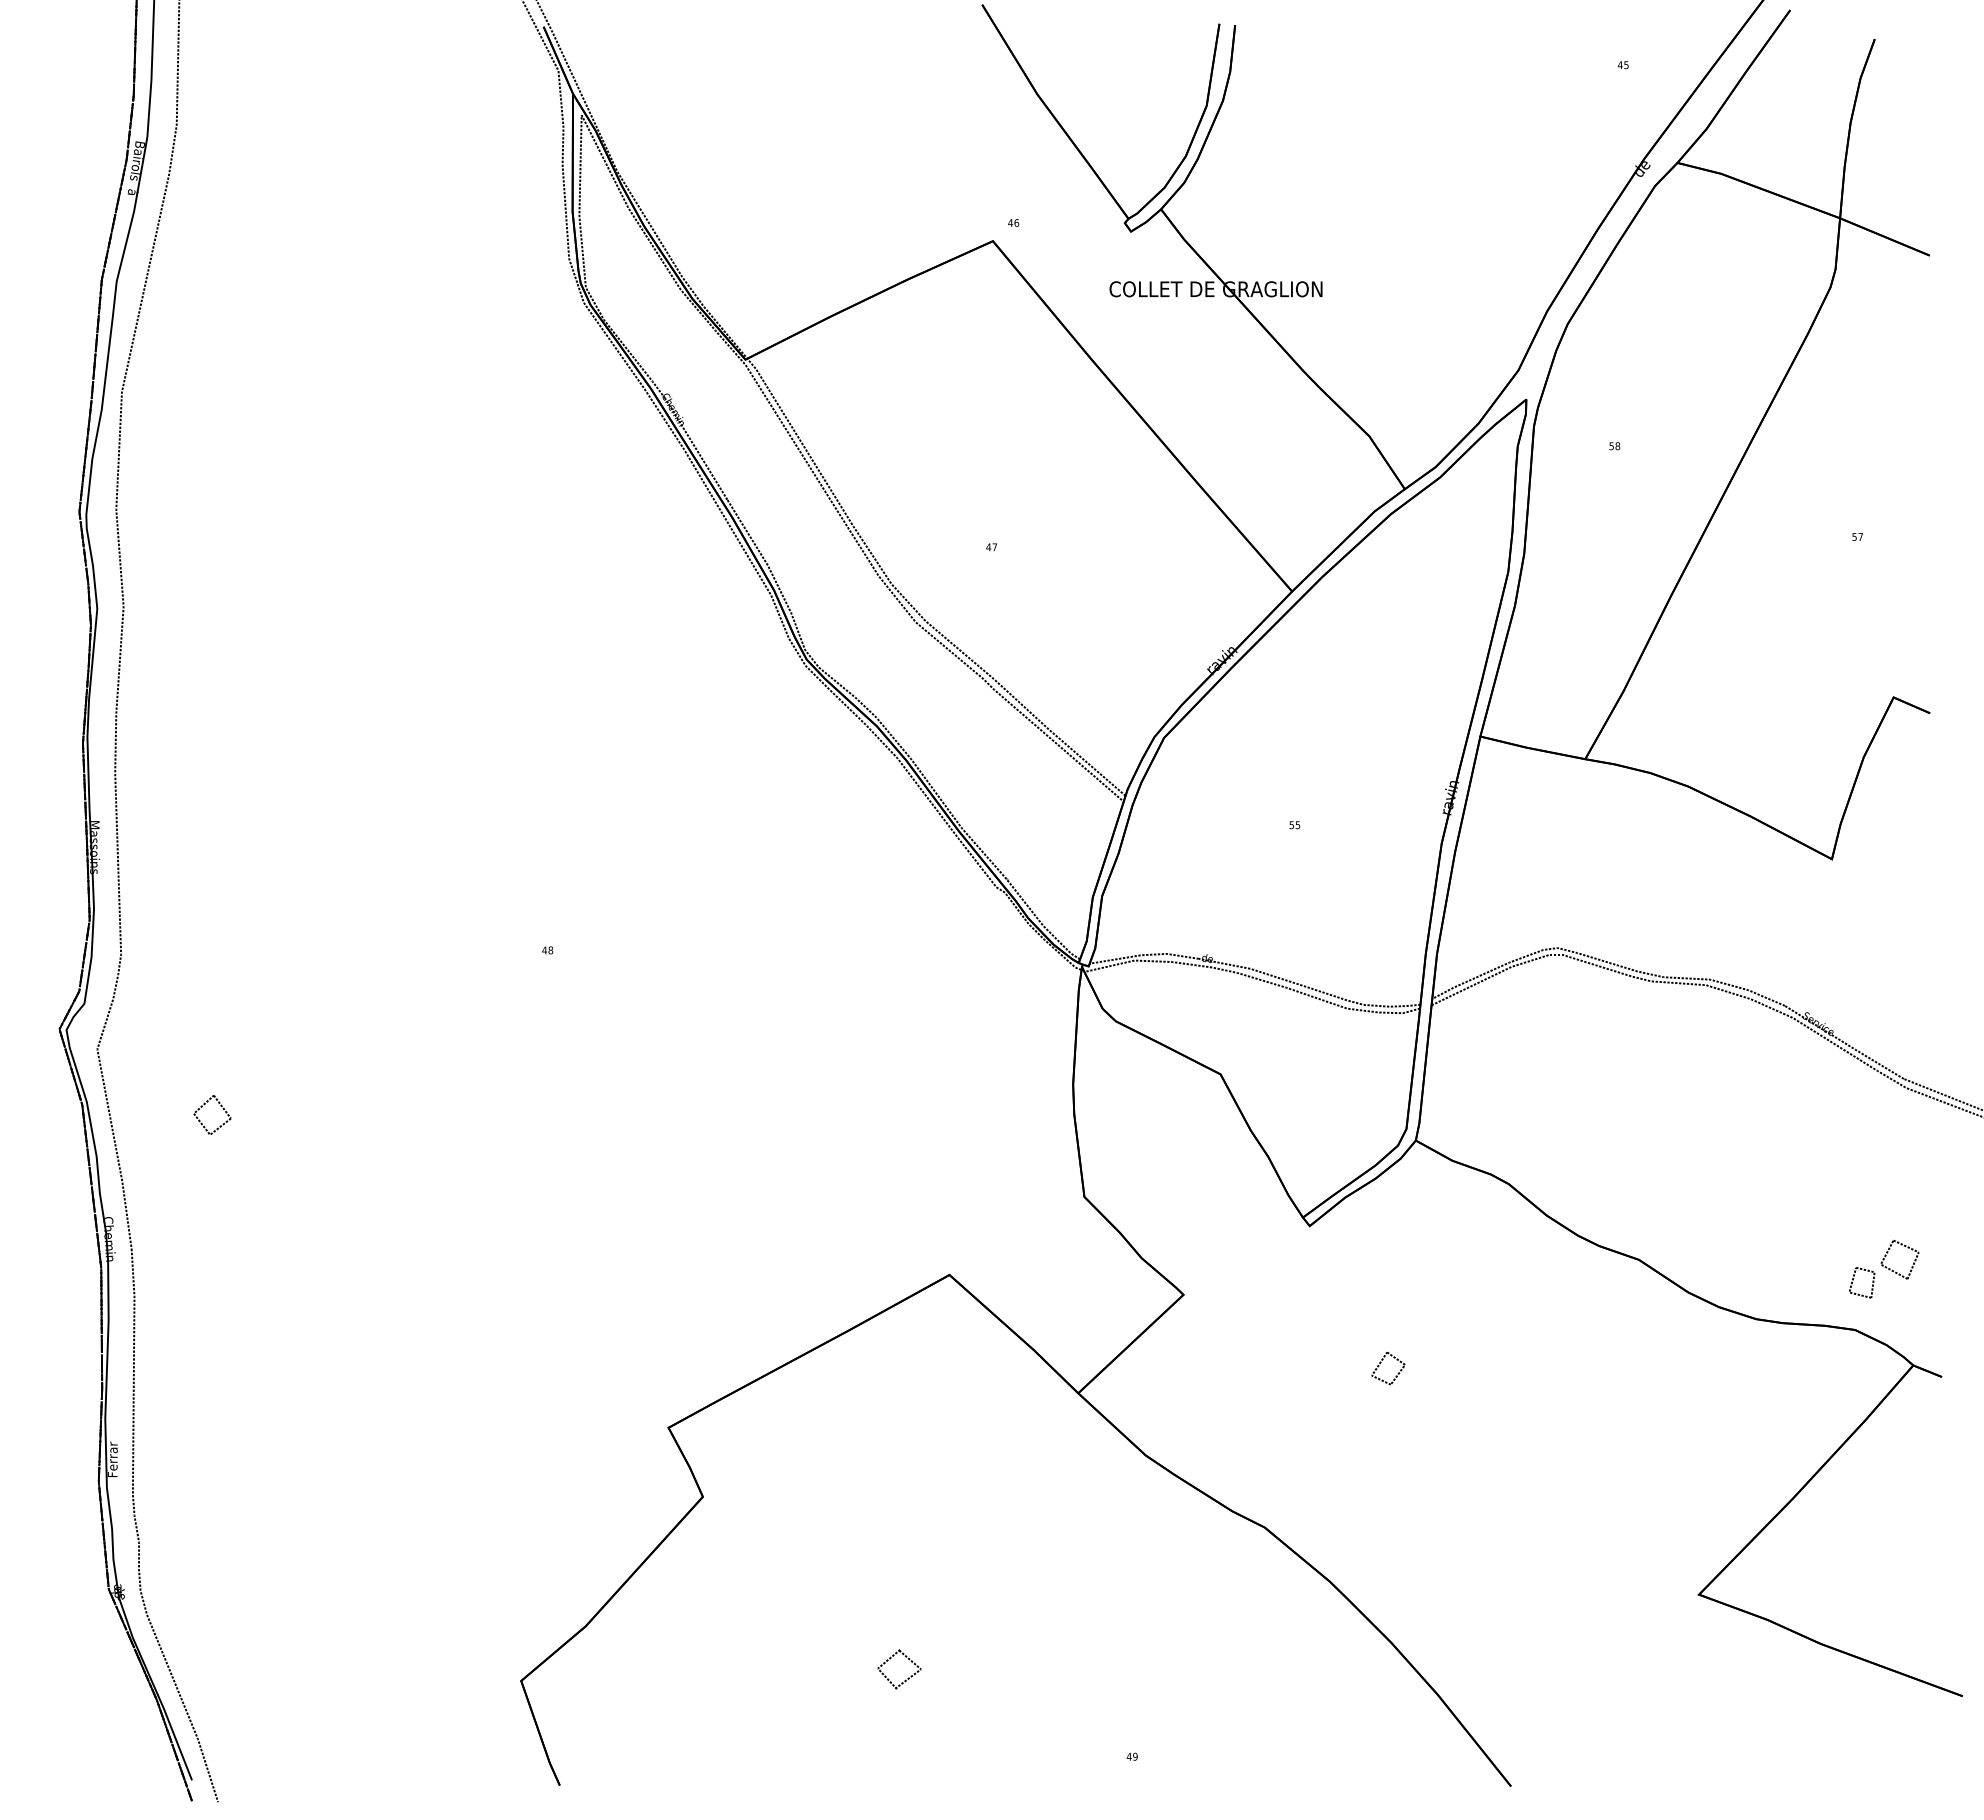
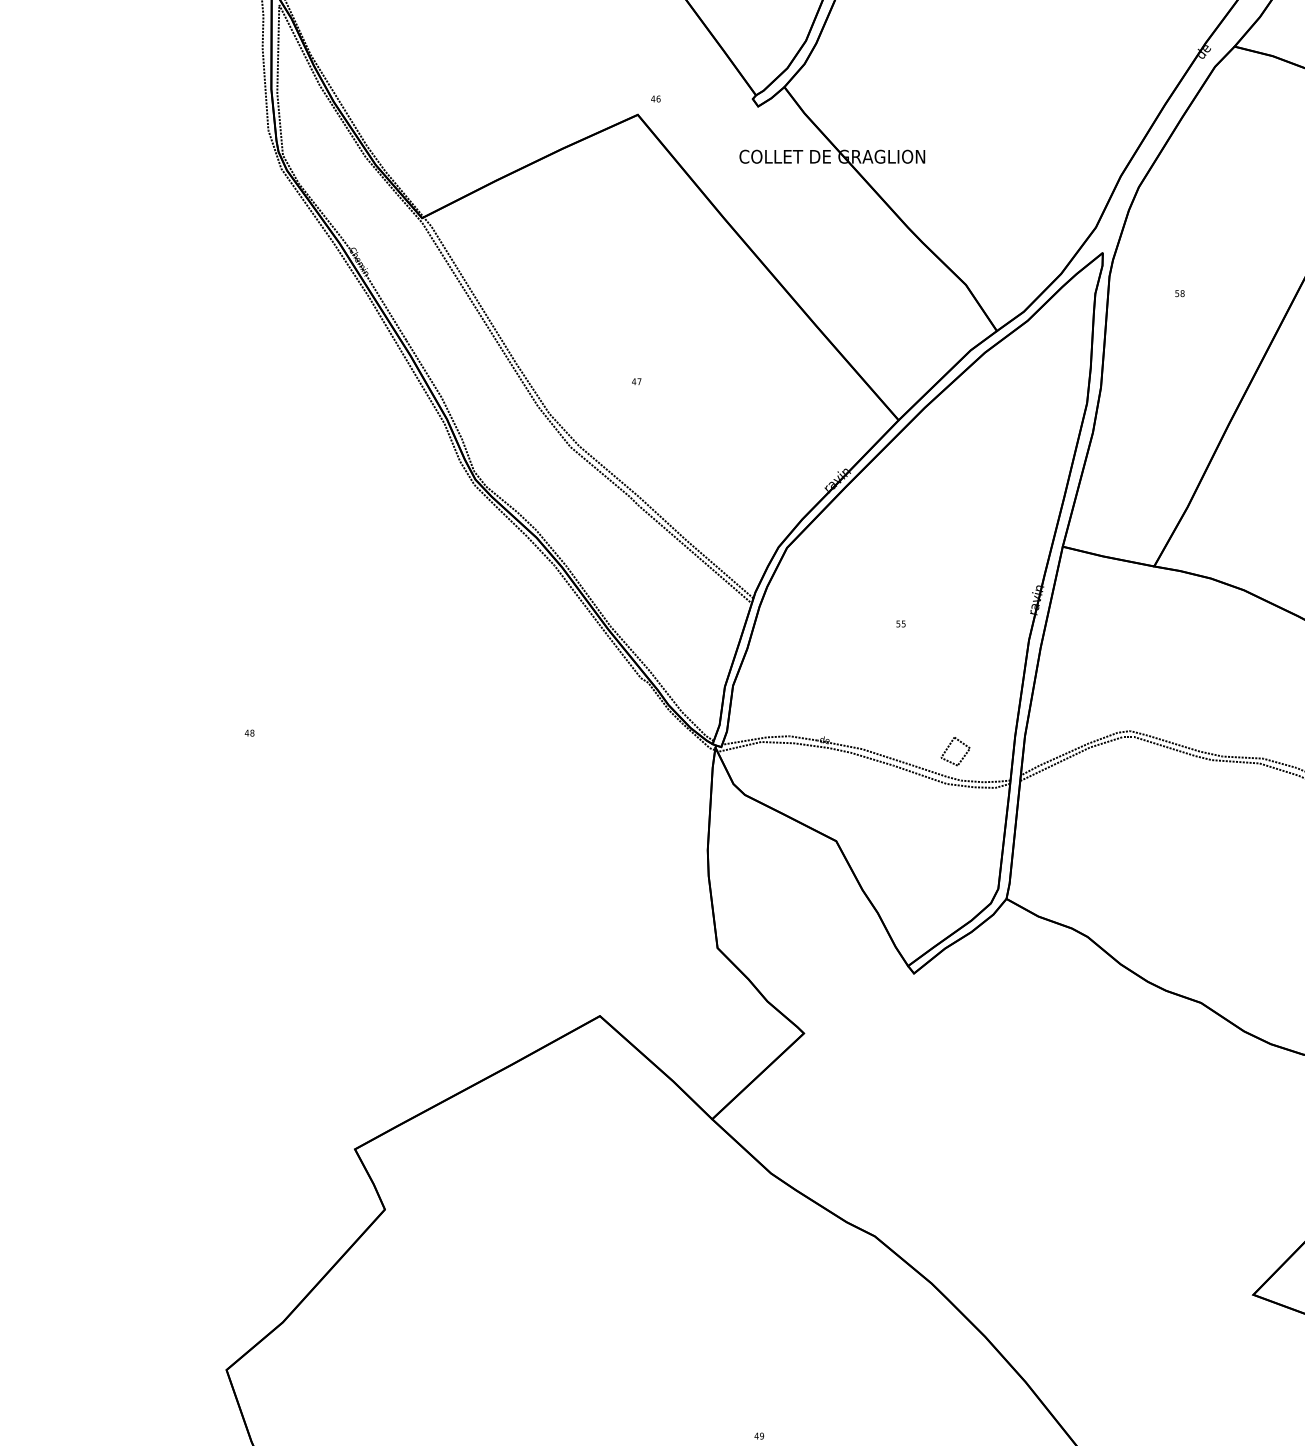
part: (1381, 1362) -> (949, 746), moved
part: (905, 1679) -> (561, 1368), removed

